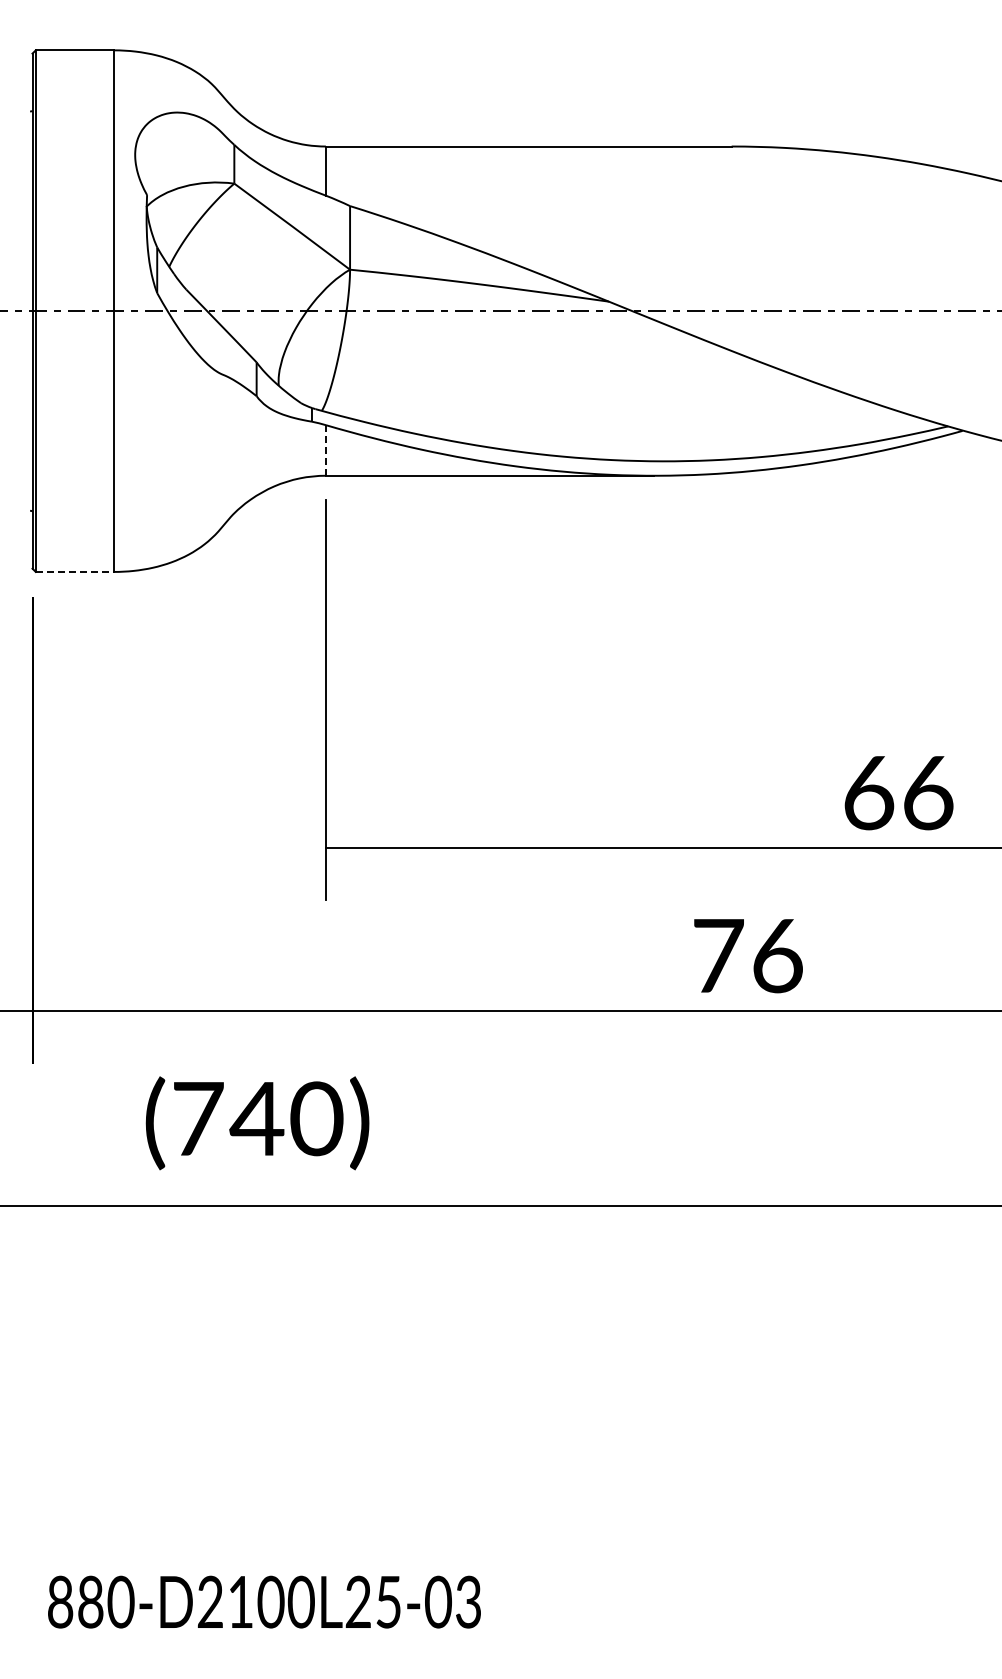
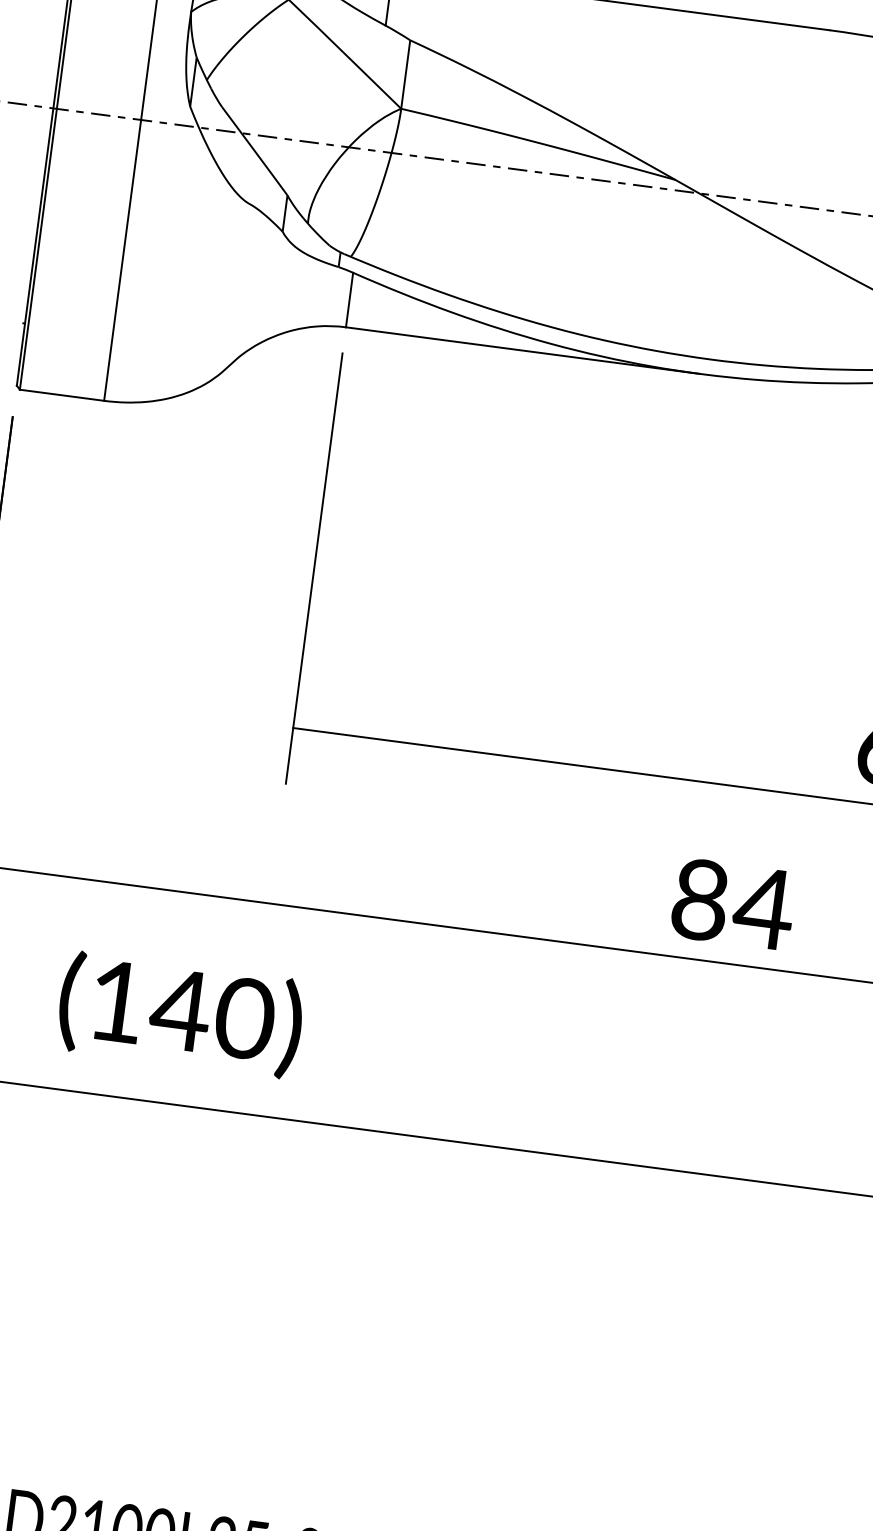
line: (325, 449) -> (349, 298), dashed -> solid
line: (75, 571) -> (62, 394), dashed -> solid
text: (748, 955) -> (733, 903), 76 -> 84
text: (198, 1118) -> (117, 1001), (740) -> (140)

